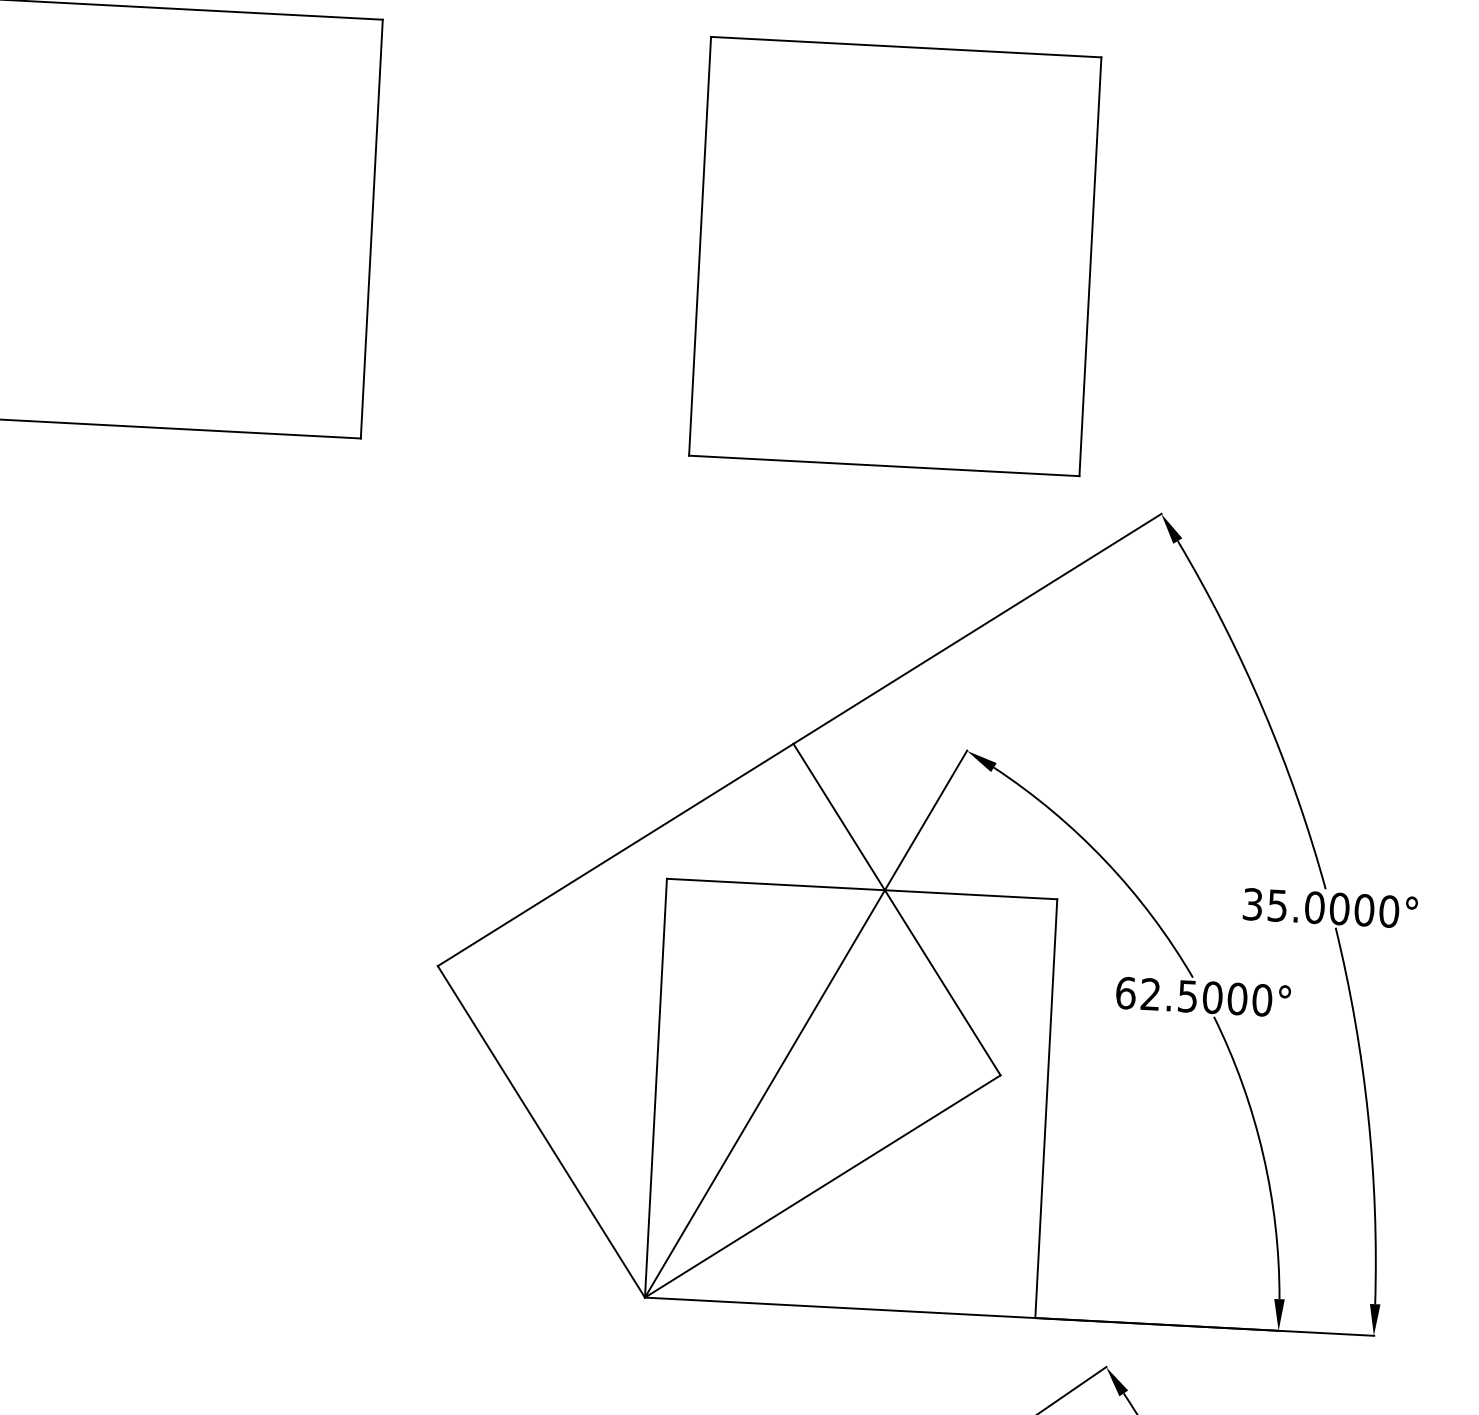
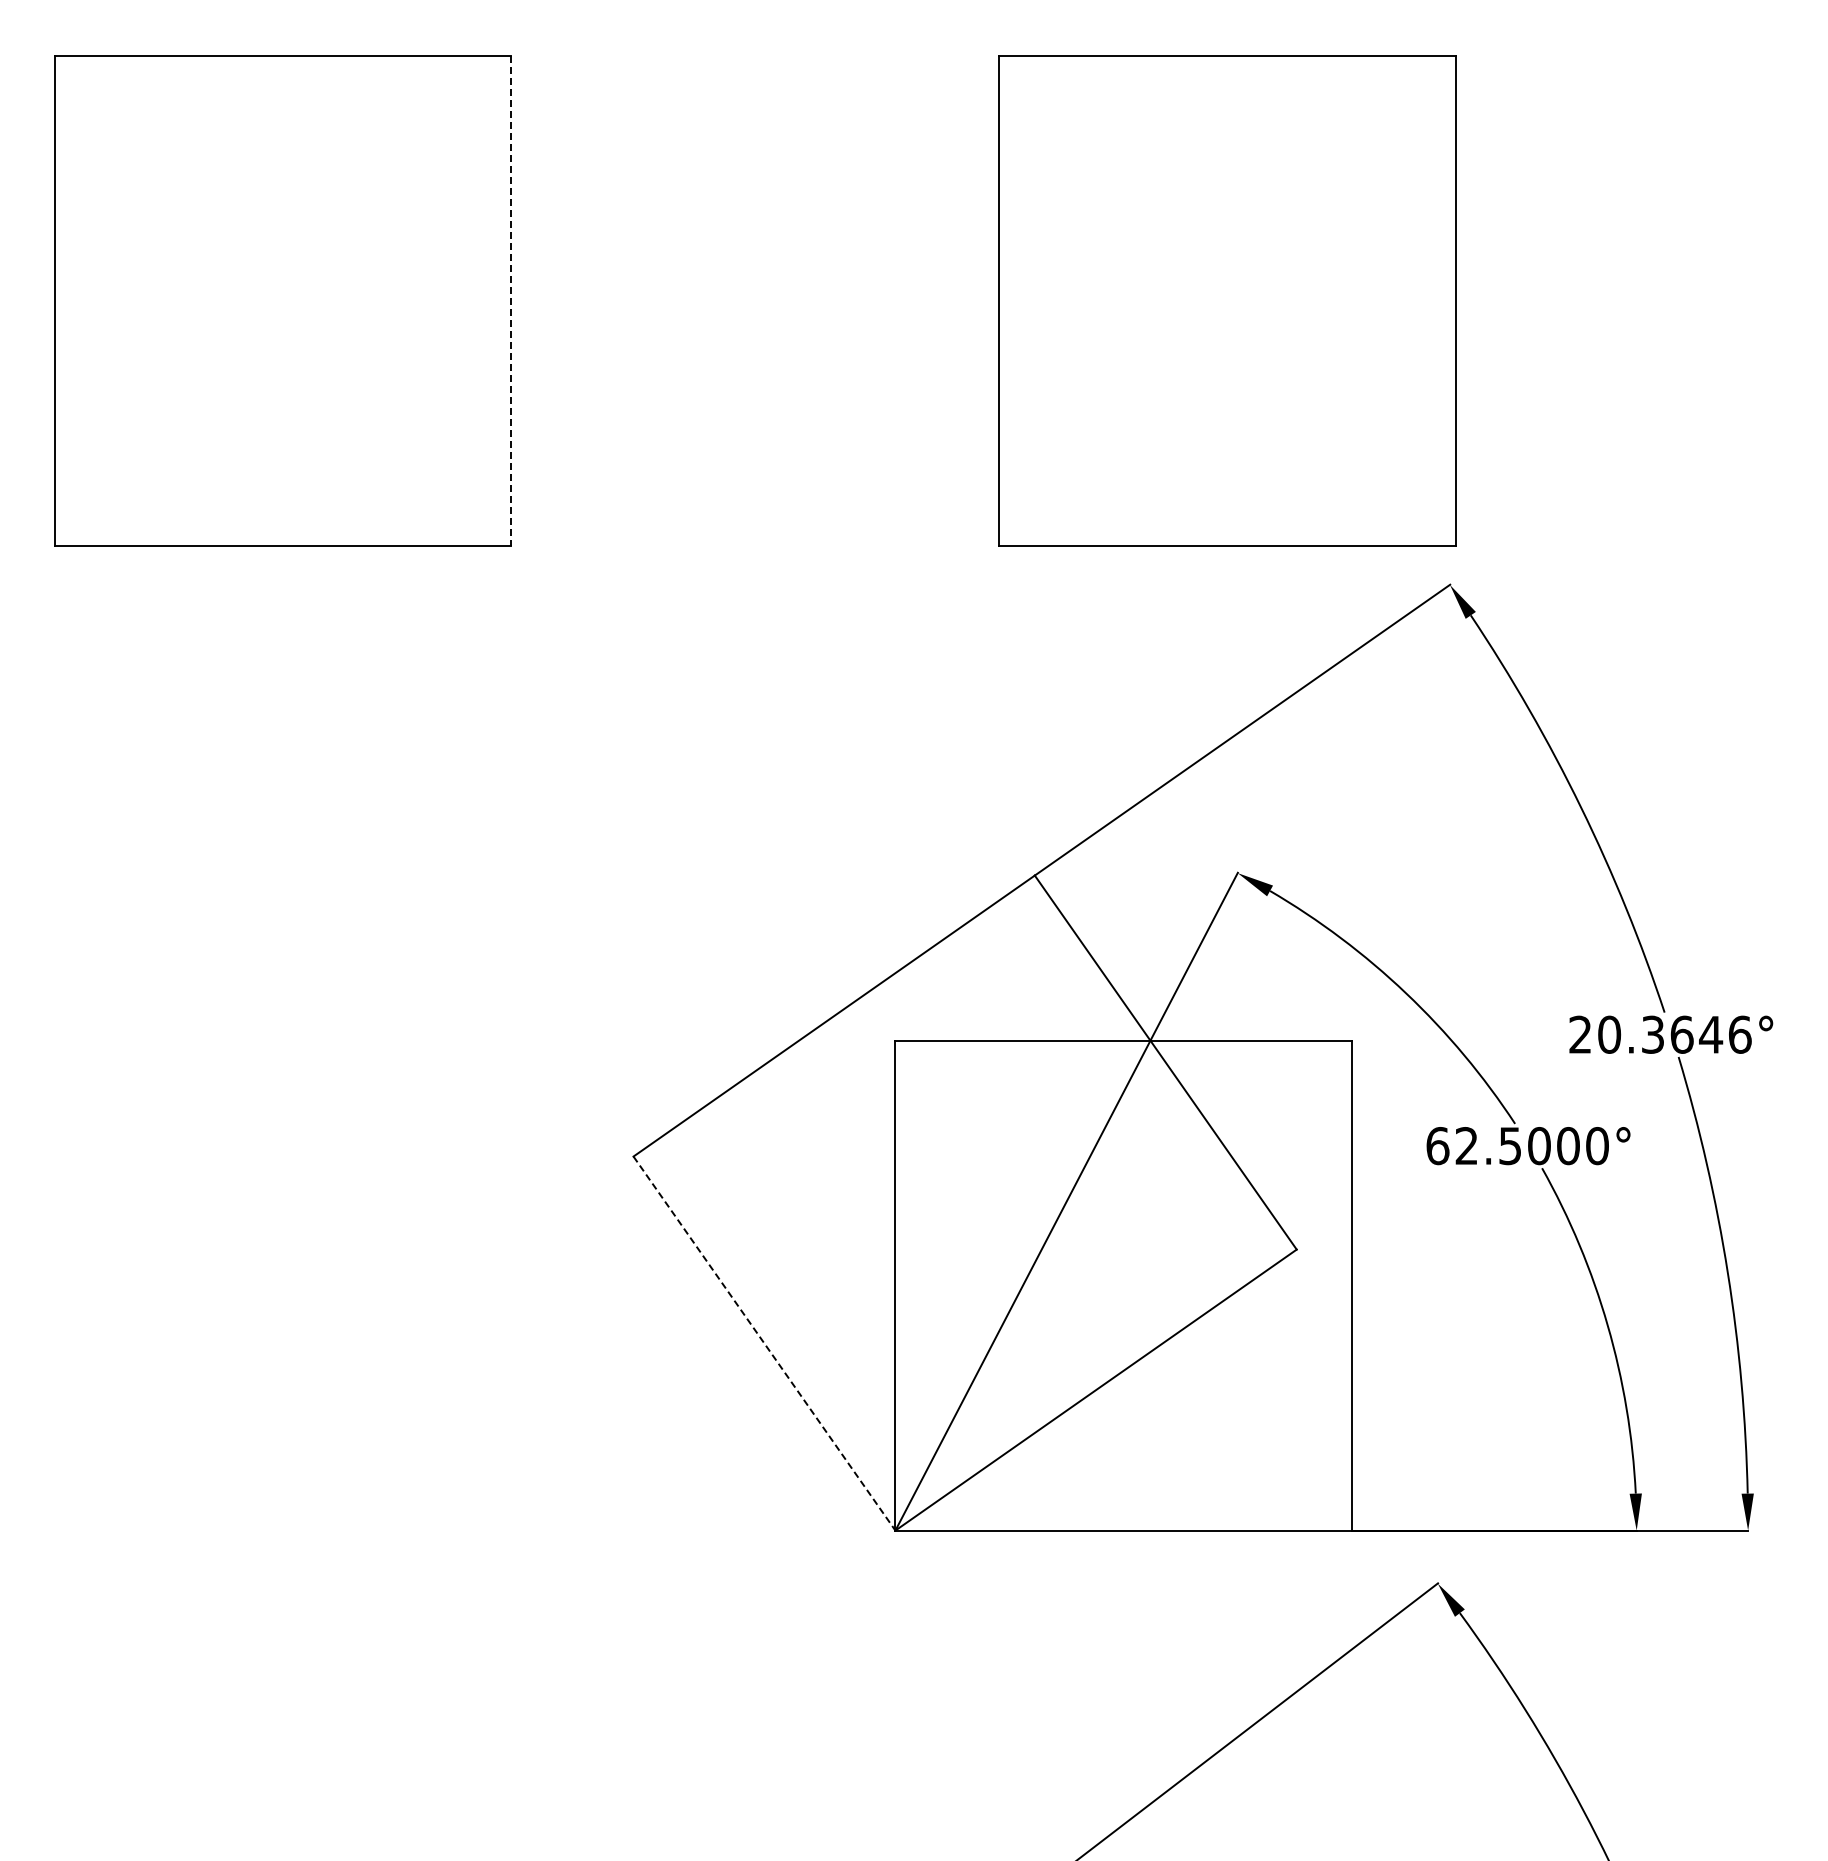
line: (371, 228) -> (511, 300), solid -> dashed
part: (895, 256) -> (1227, 300), moved
text: (1321, 907) -> (1660, 1034), 35.0000° -> 20.3646°
line: (541, 1131) -> (764, 1343), solid -> dashed

